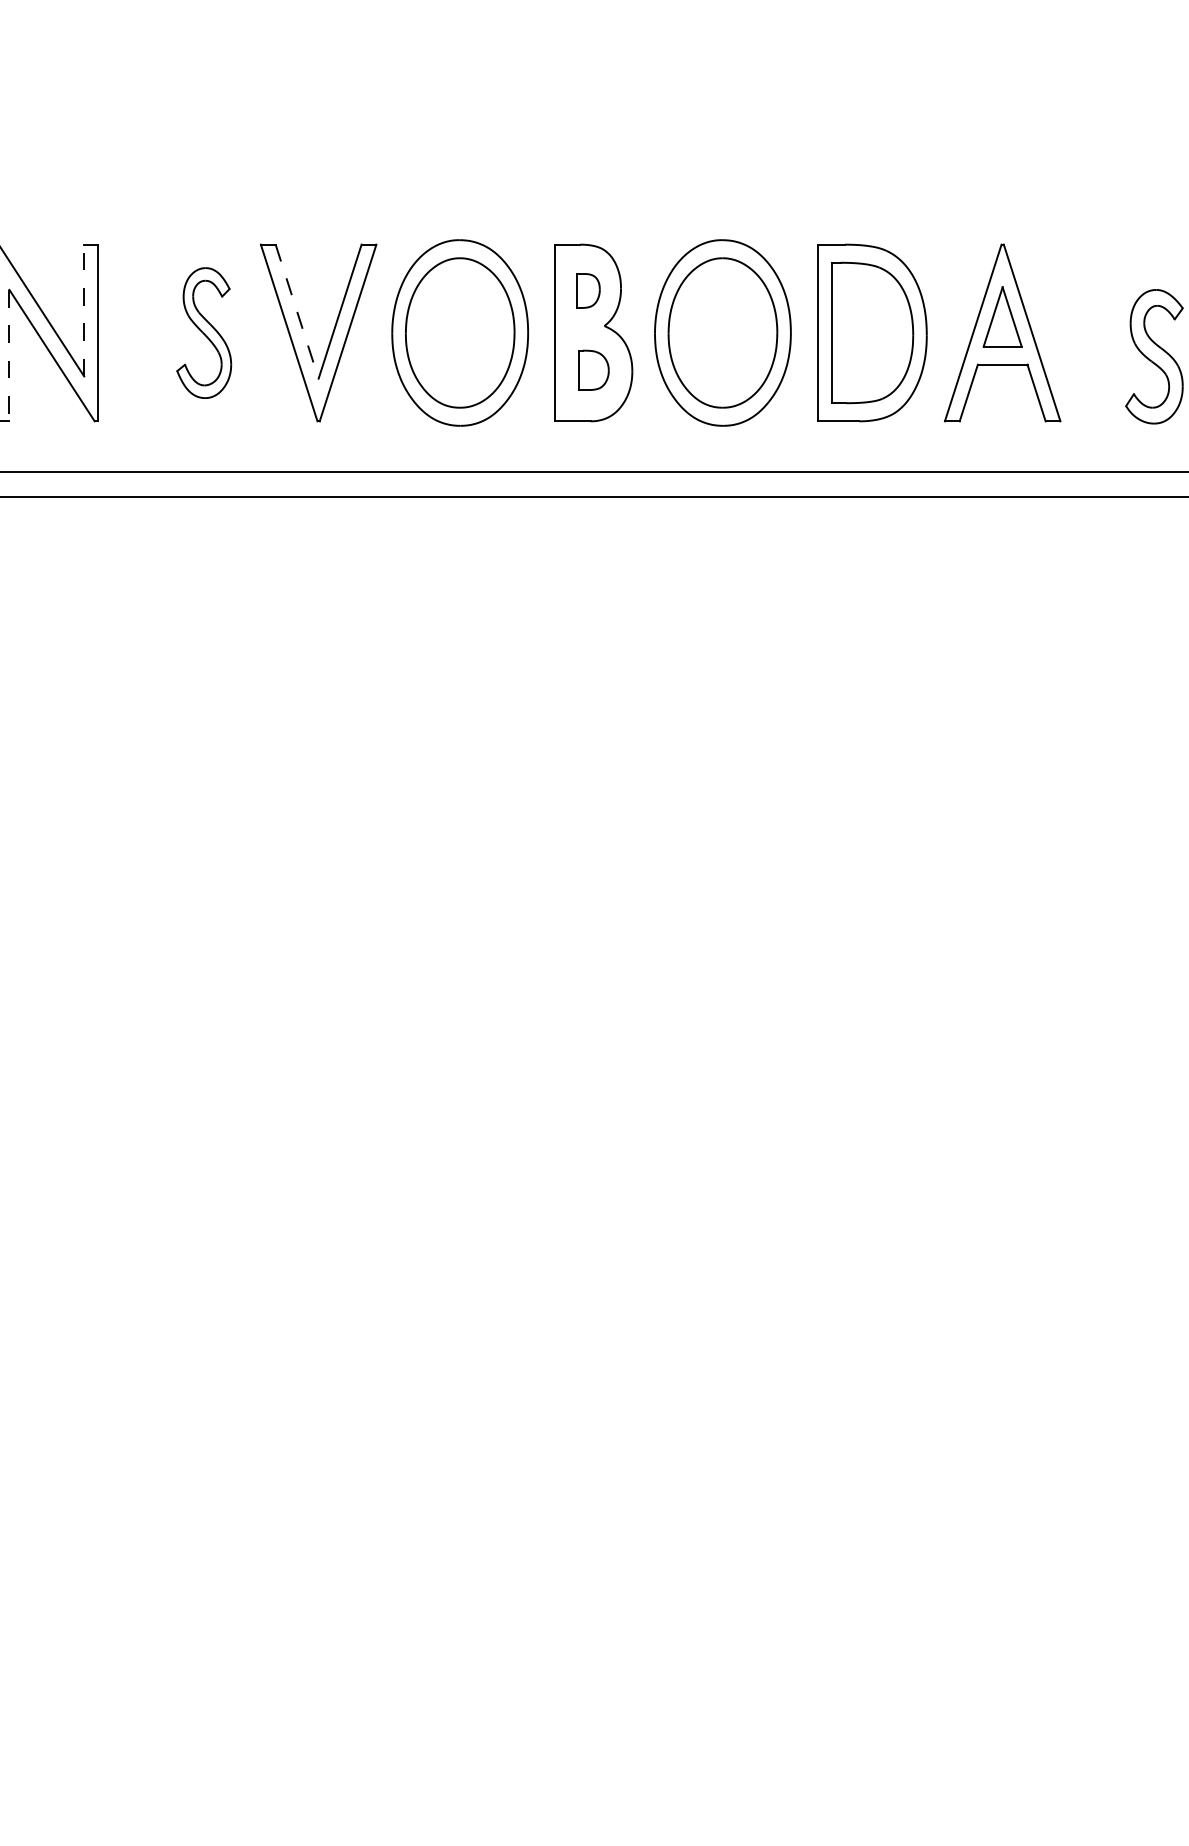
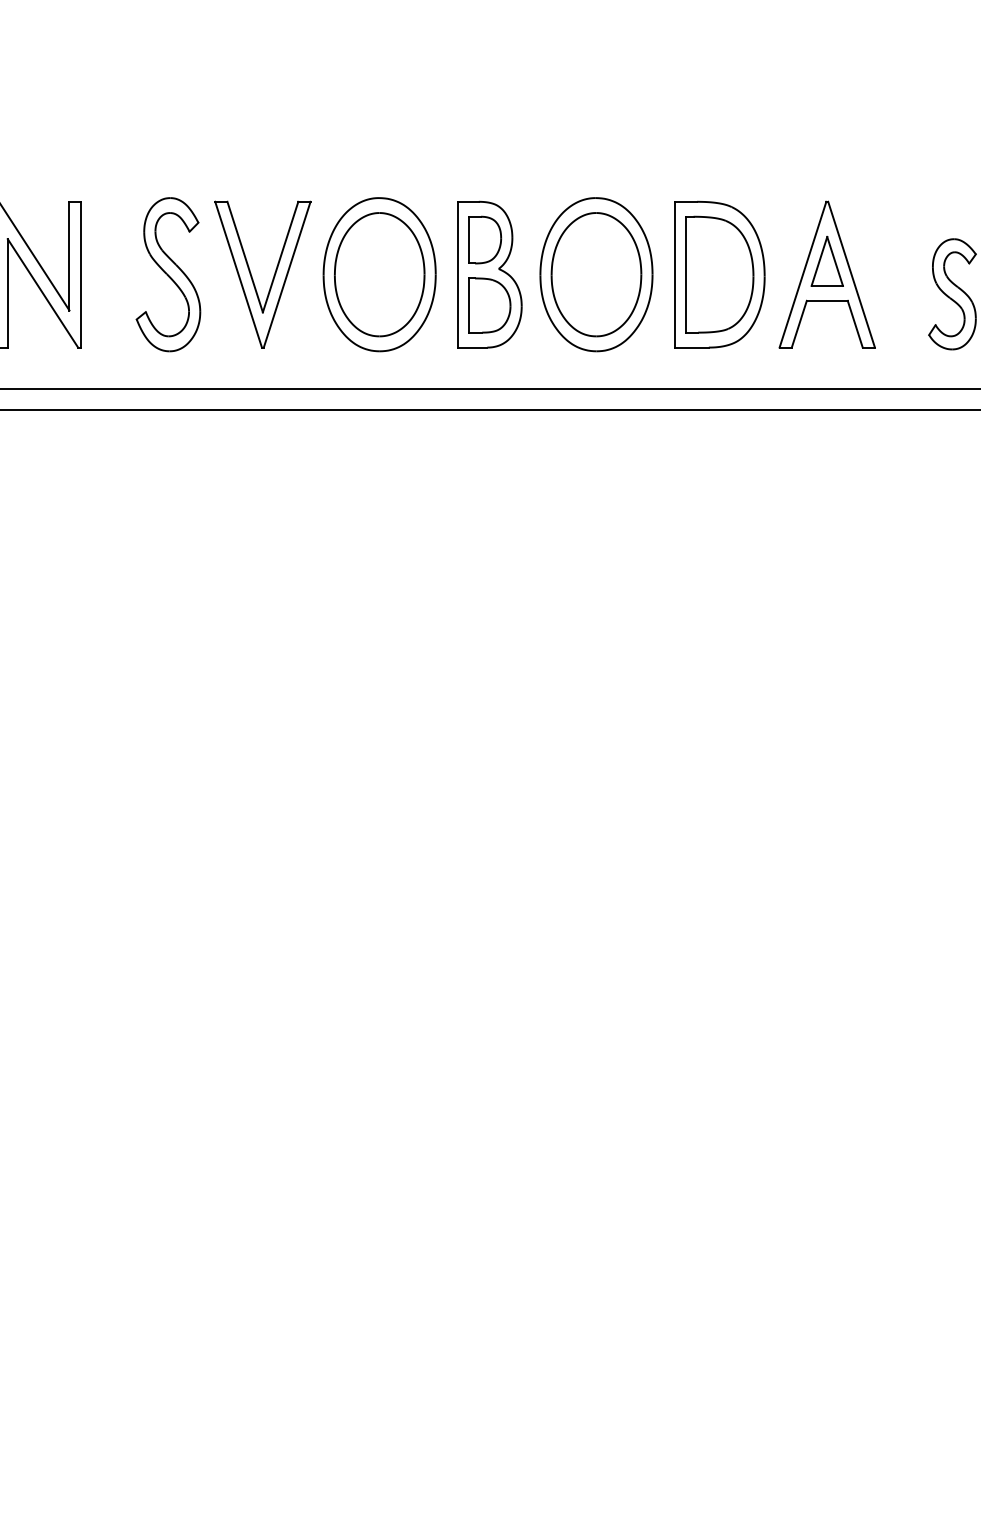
part: (588, 290) -> (485, 239), size x1.67
line: (84, 309) -> (69, 255), dashed -> solid
line: (297, 312) -> (245, 257), dashed -> solid
part: (204, 332) -> (168, 274), size x1.43
line: (9, 355) -> (7, 293), dashed -> solid
part: (593, 370) -> (489, 305), size x1.67

